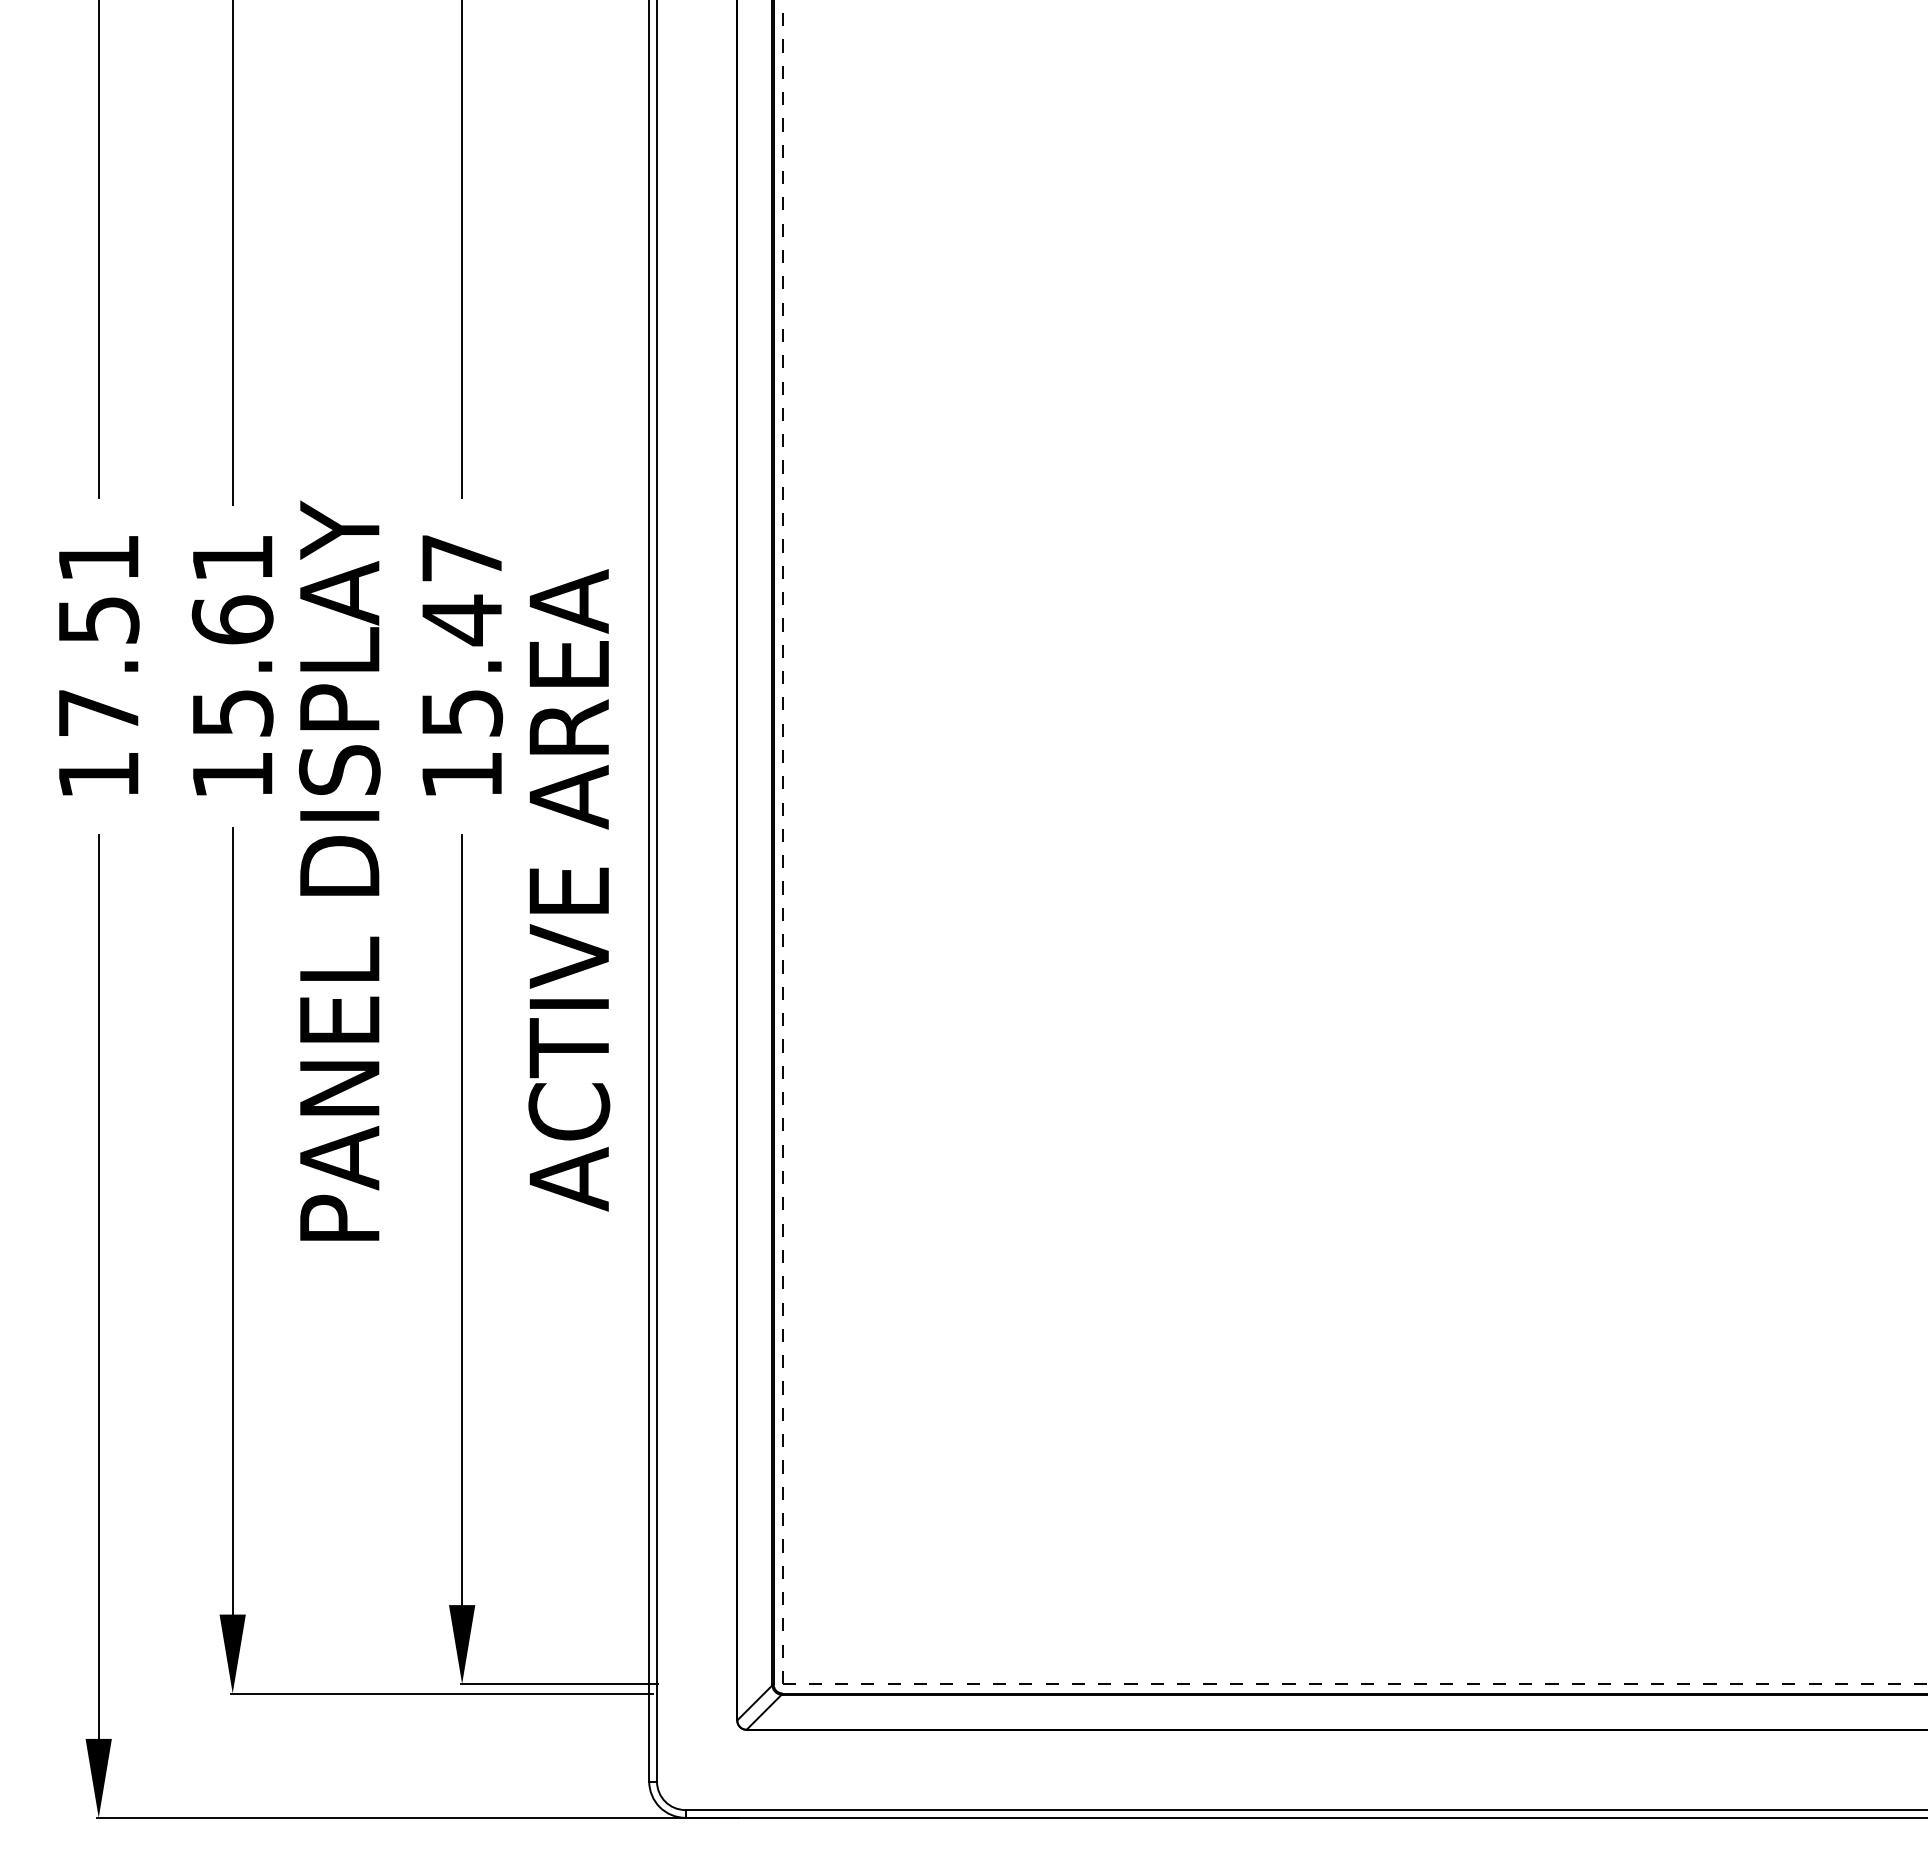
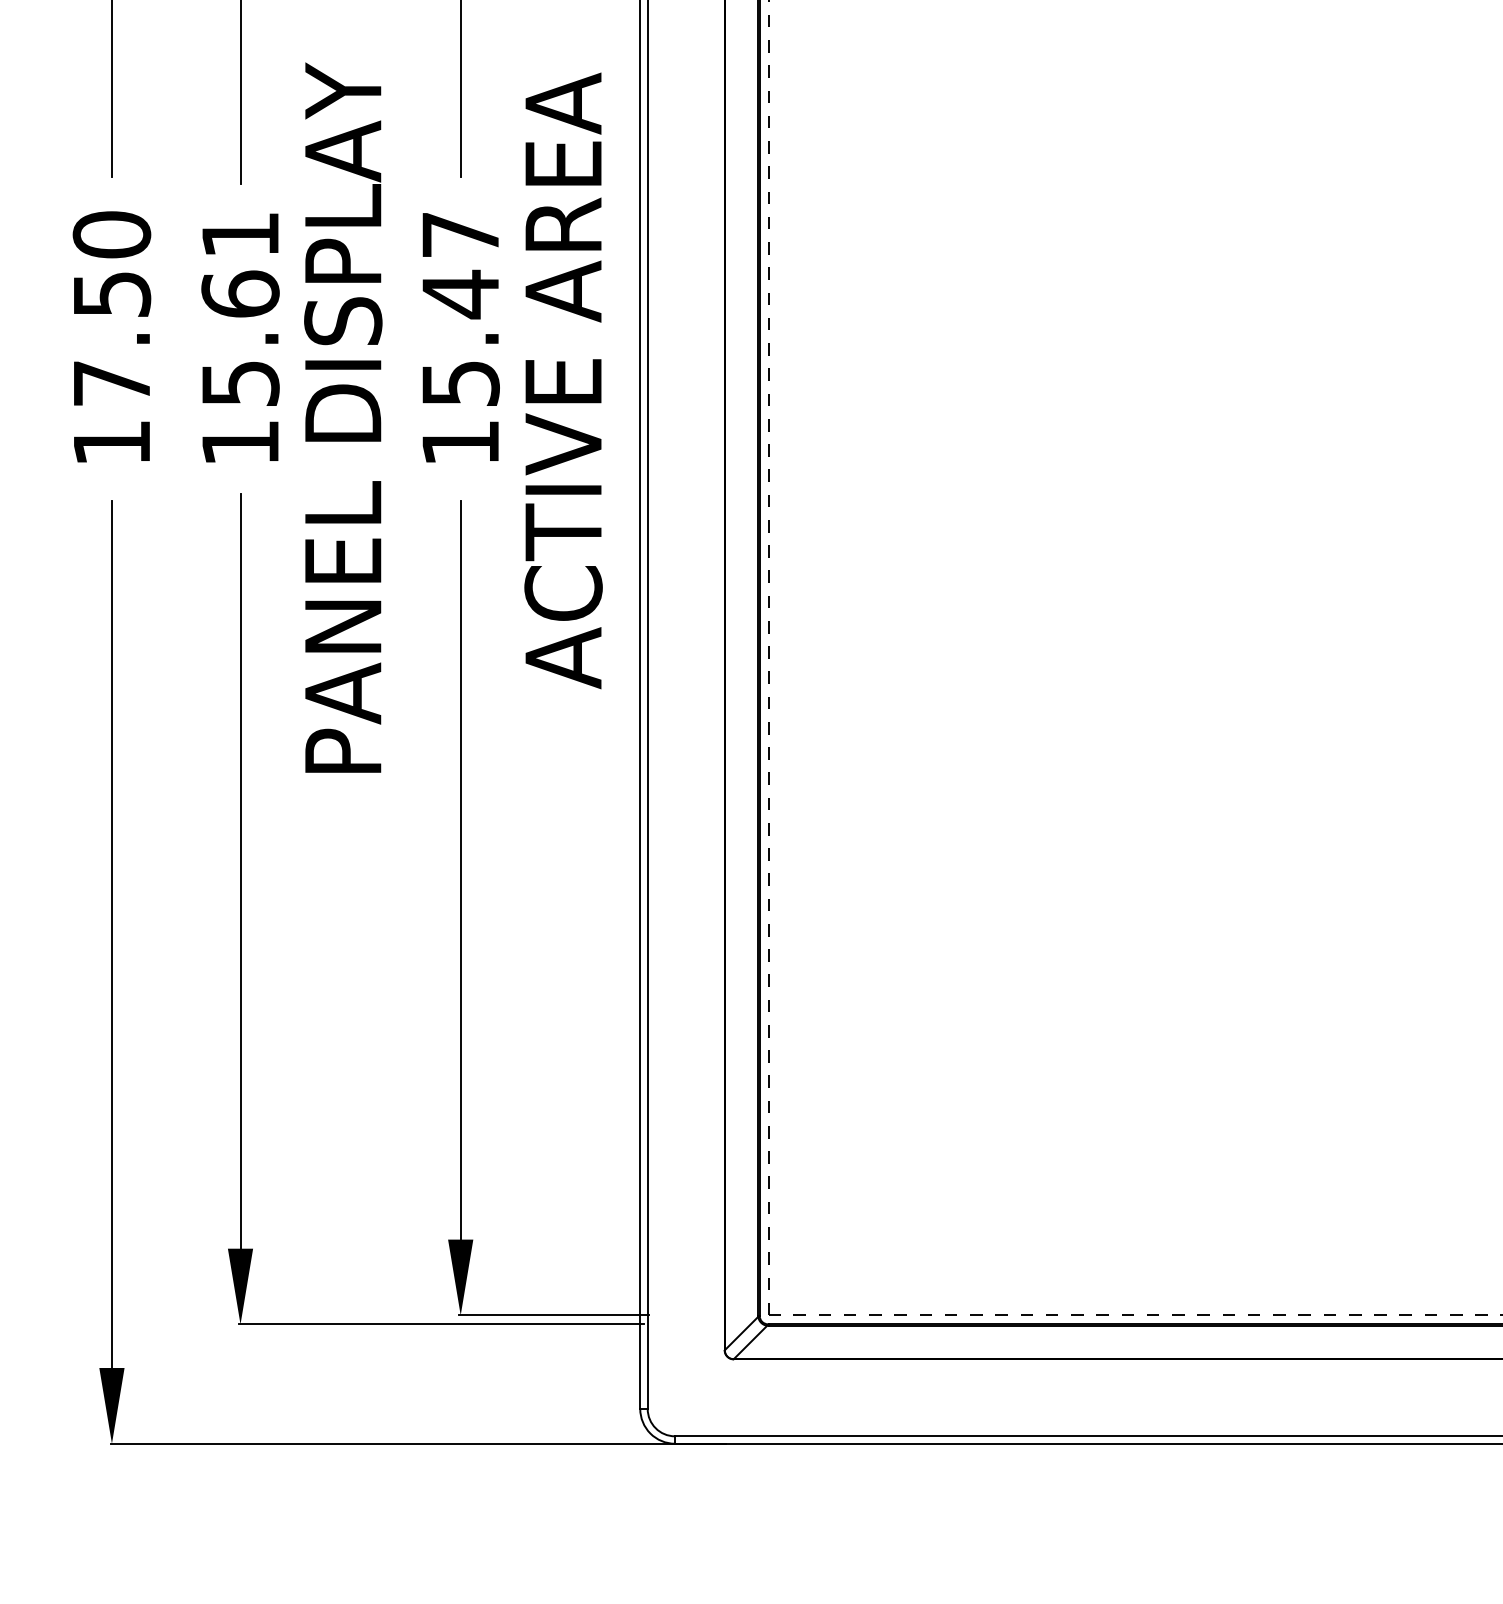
text: (98, 557) -> (111, 234), 17.51 -> 17.50
text: (339, 870) -> (343, 417), moved
text: (569, 890) -> (563, 381), moved

